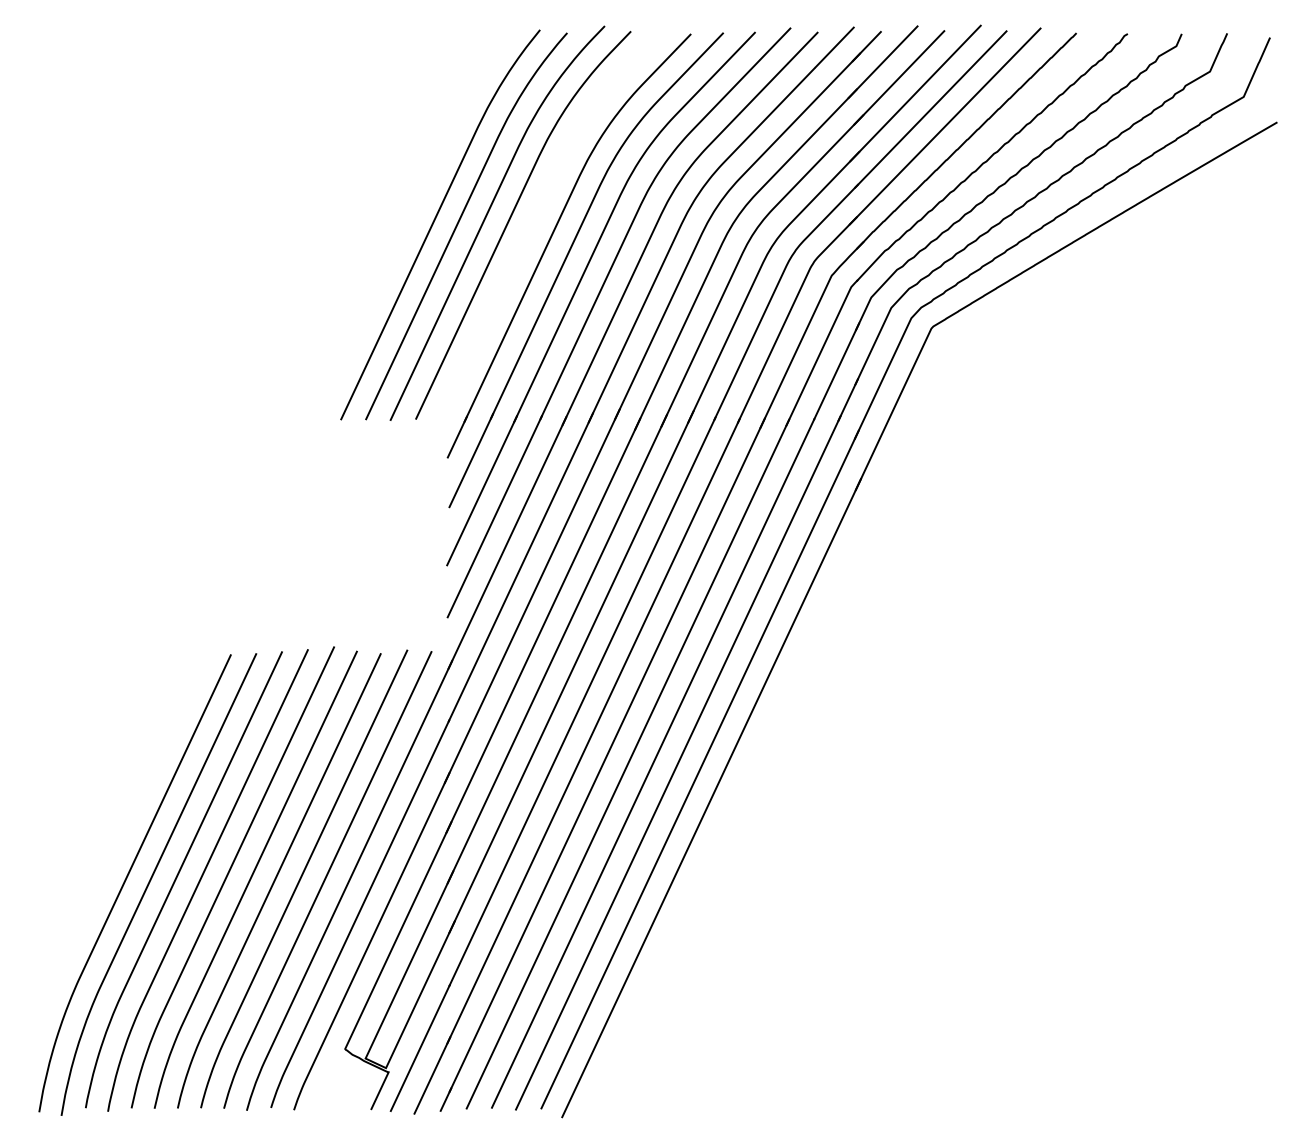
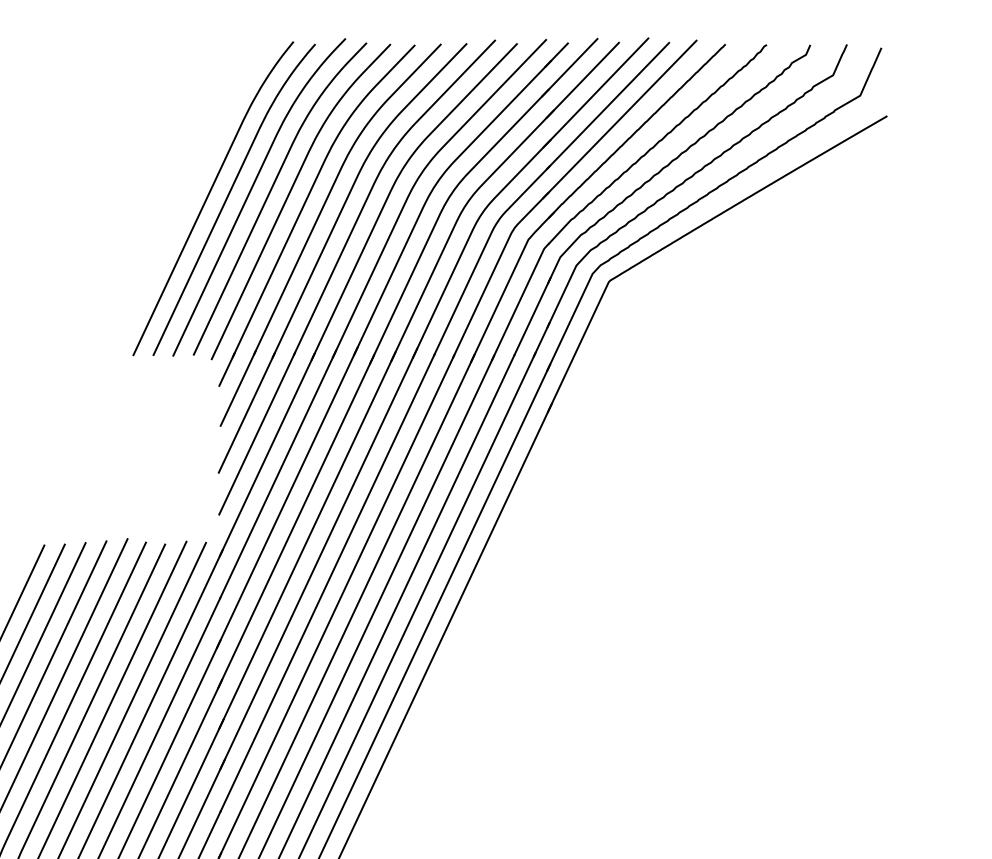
curve: (534, 221) -> (289, 195), added

